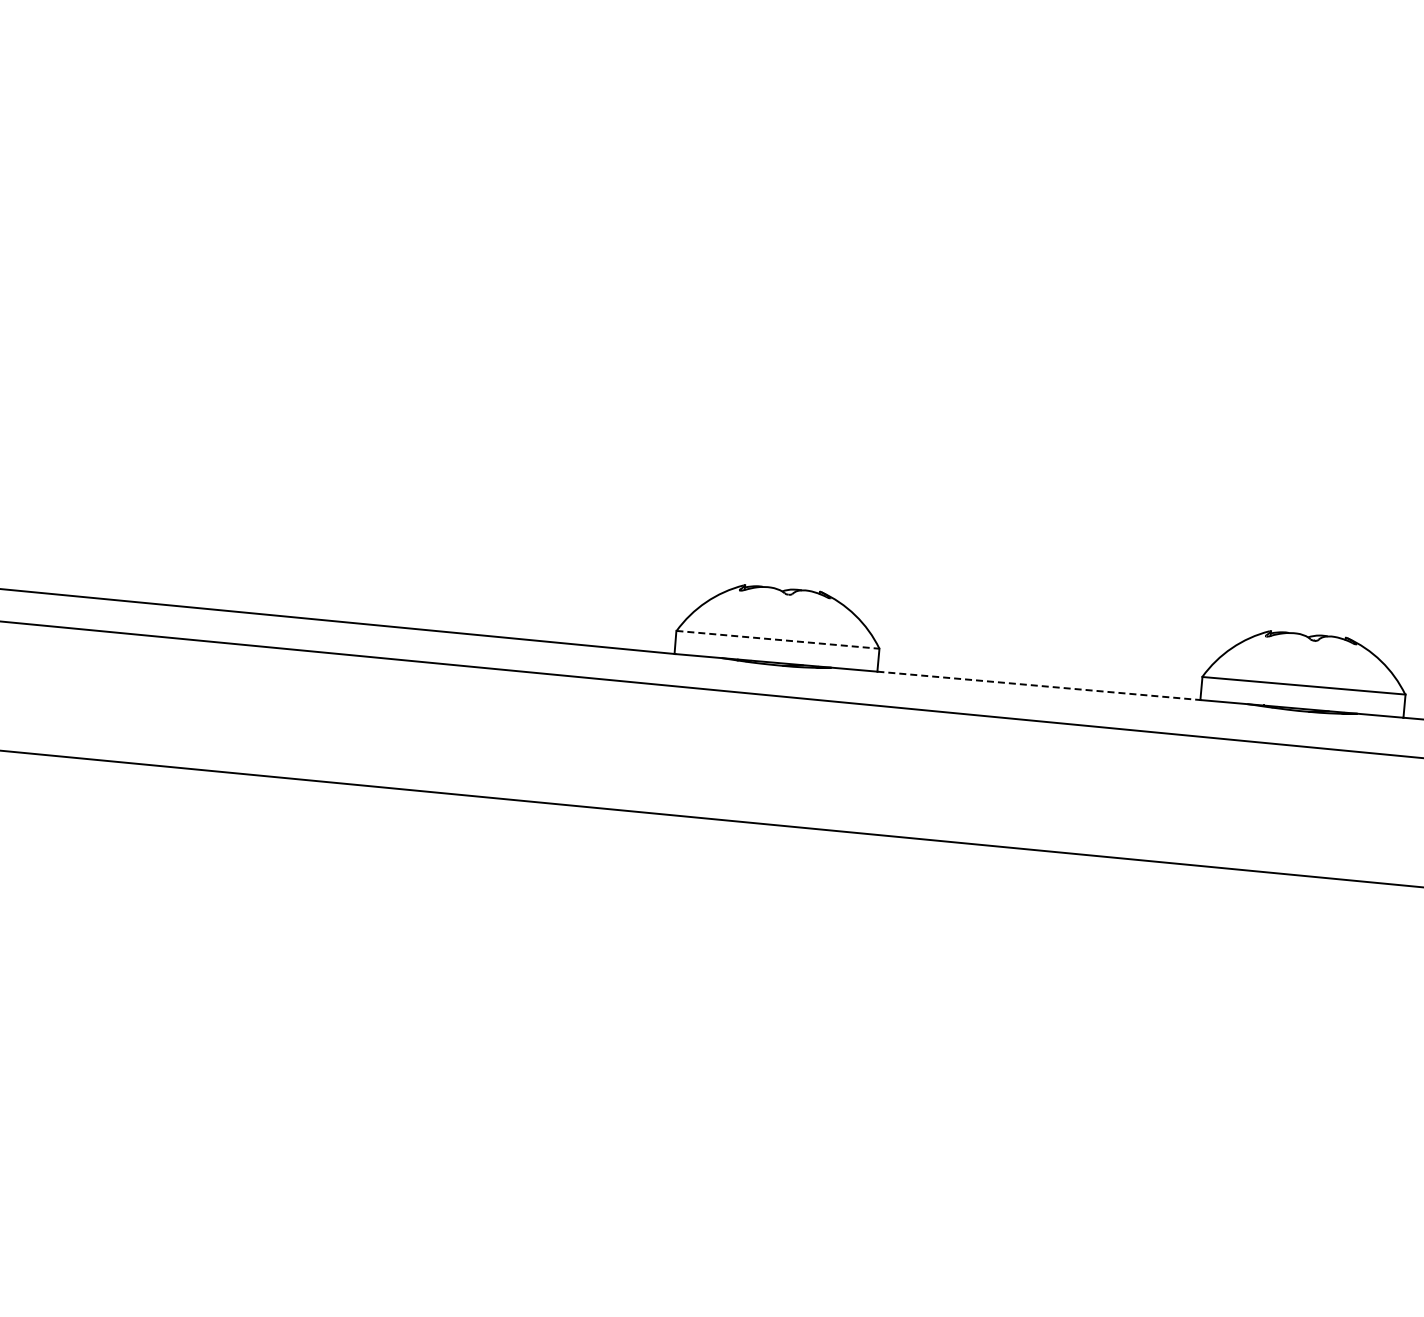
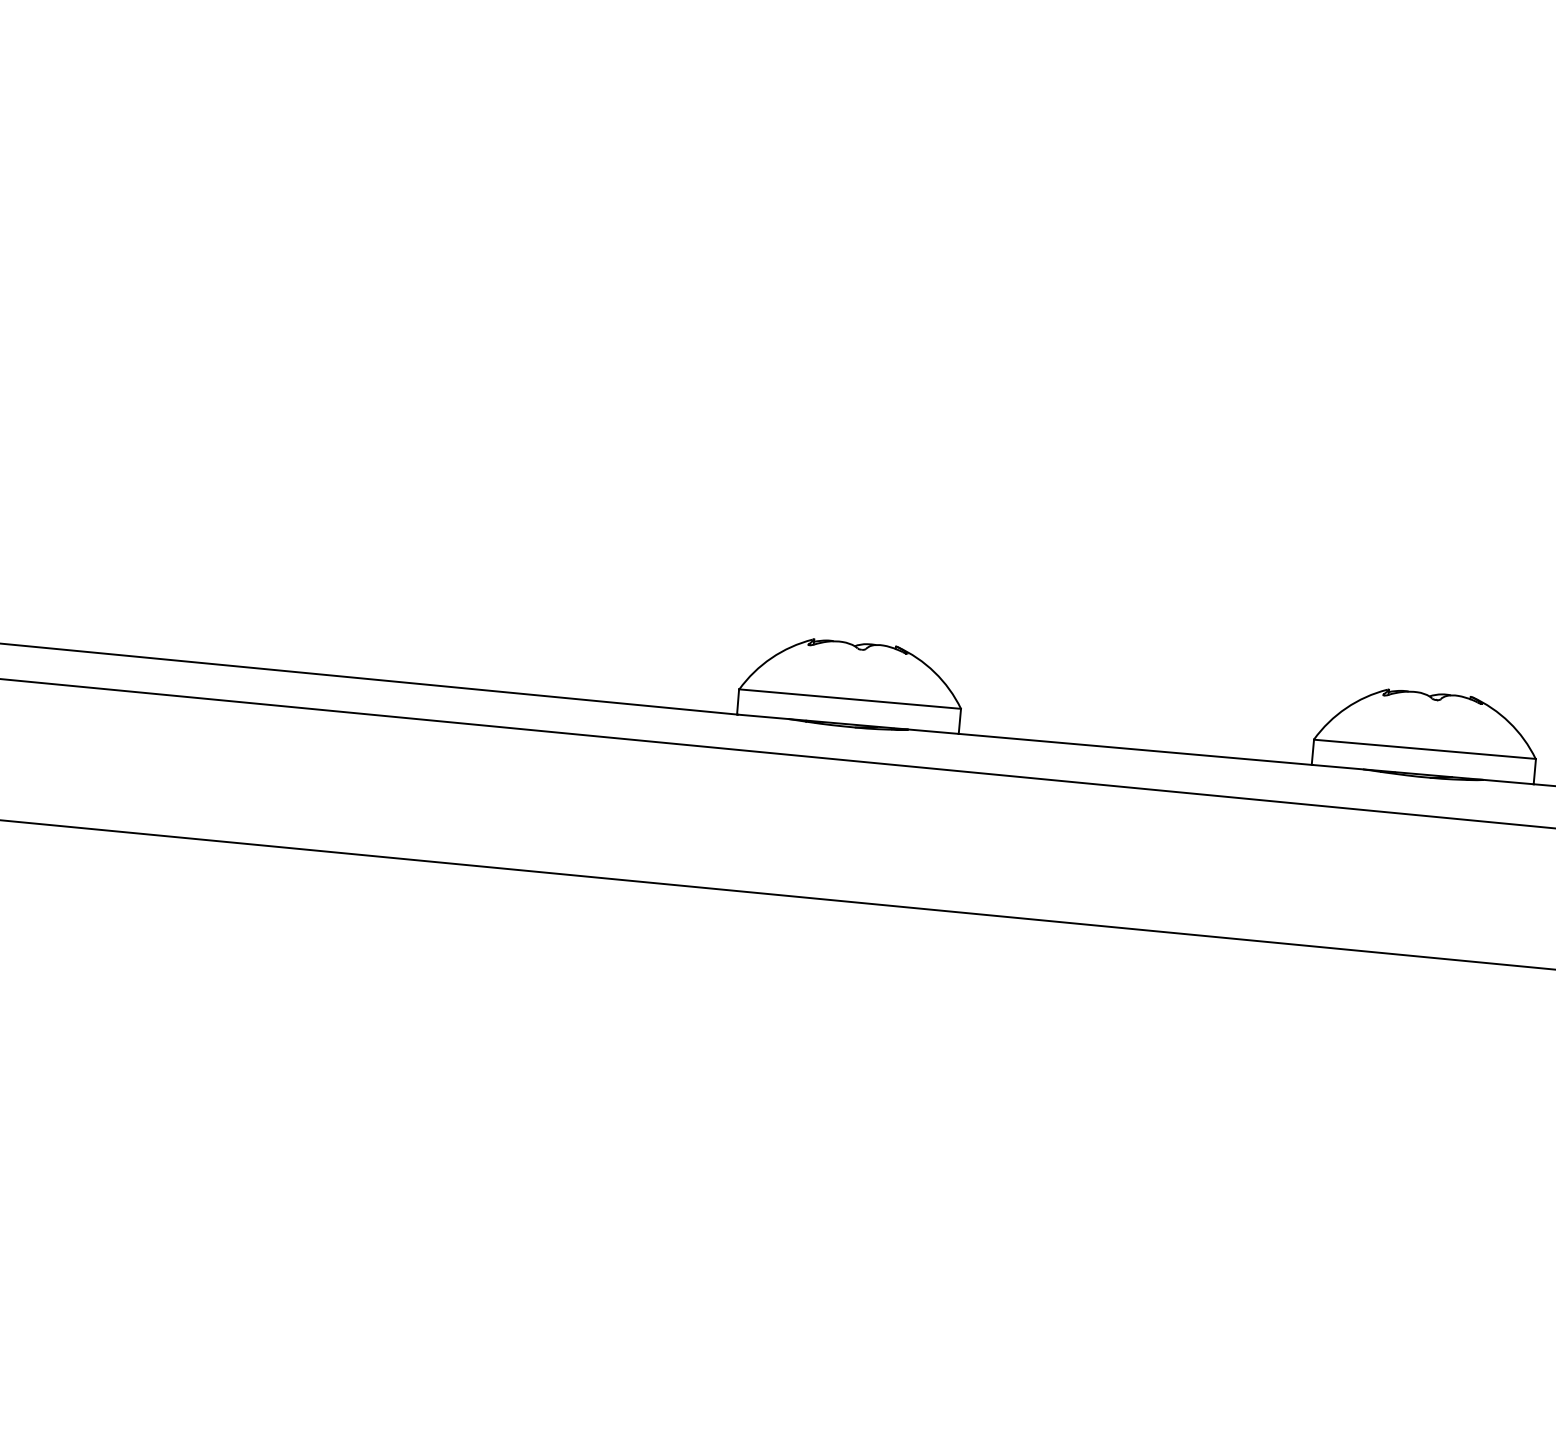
line: (777, 639) -> (849, 698), dashed -> solid
line: (1039, 685) -> (1135, 749), dashed -> solid

